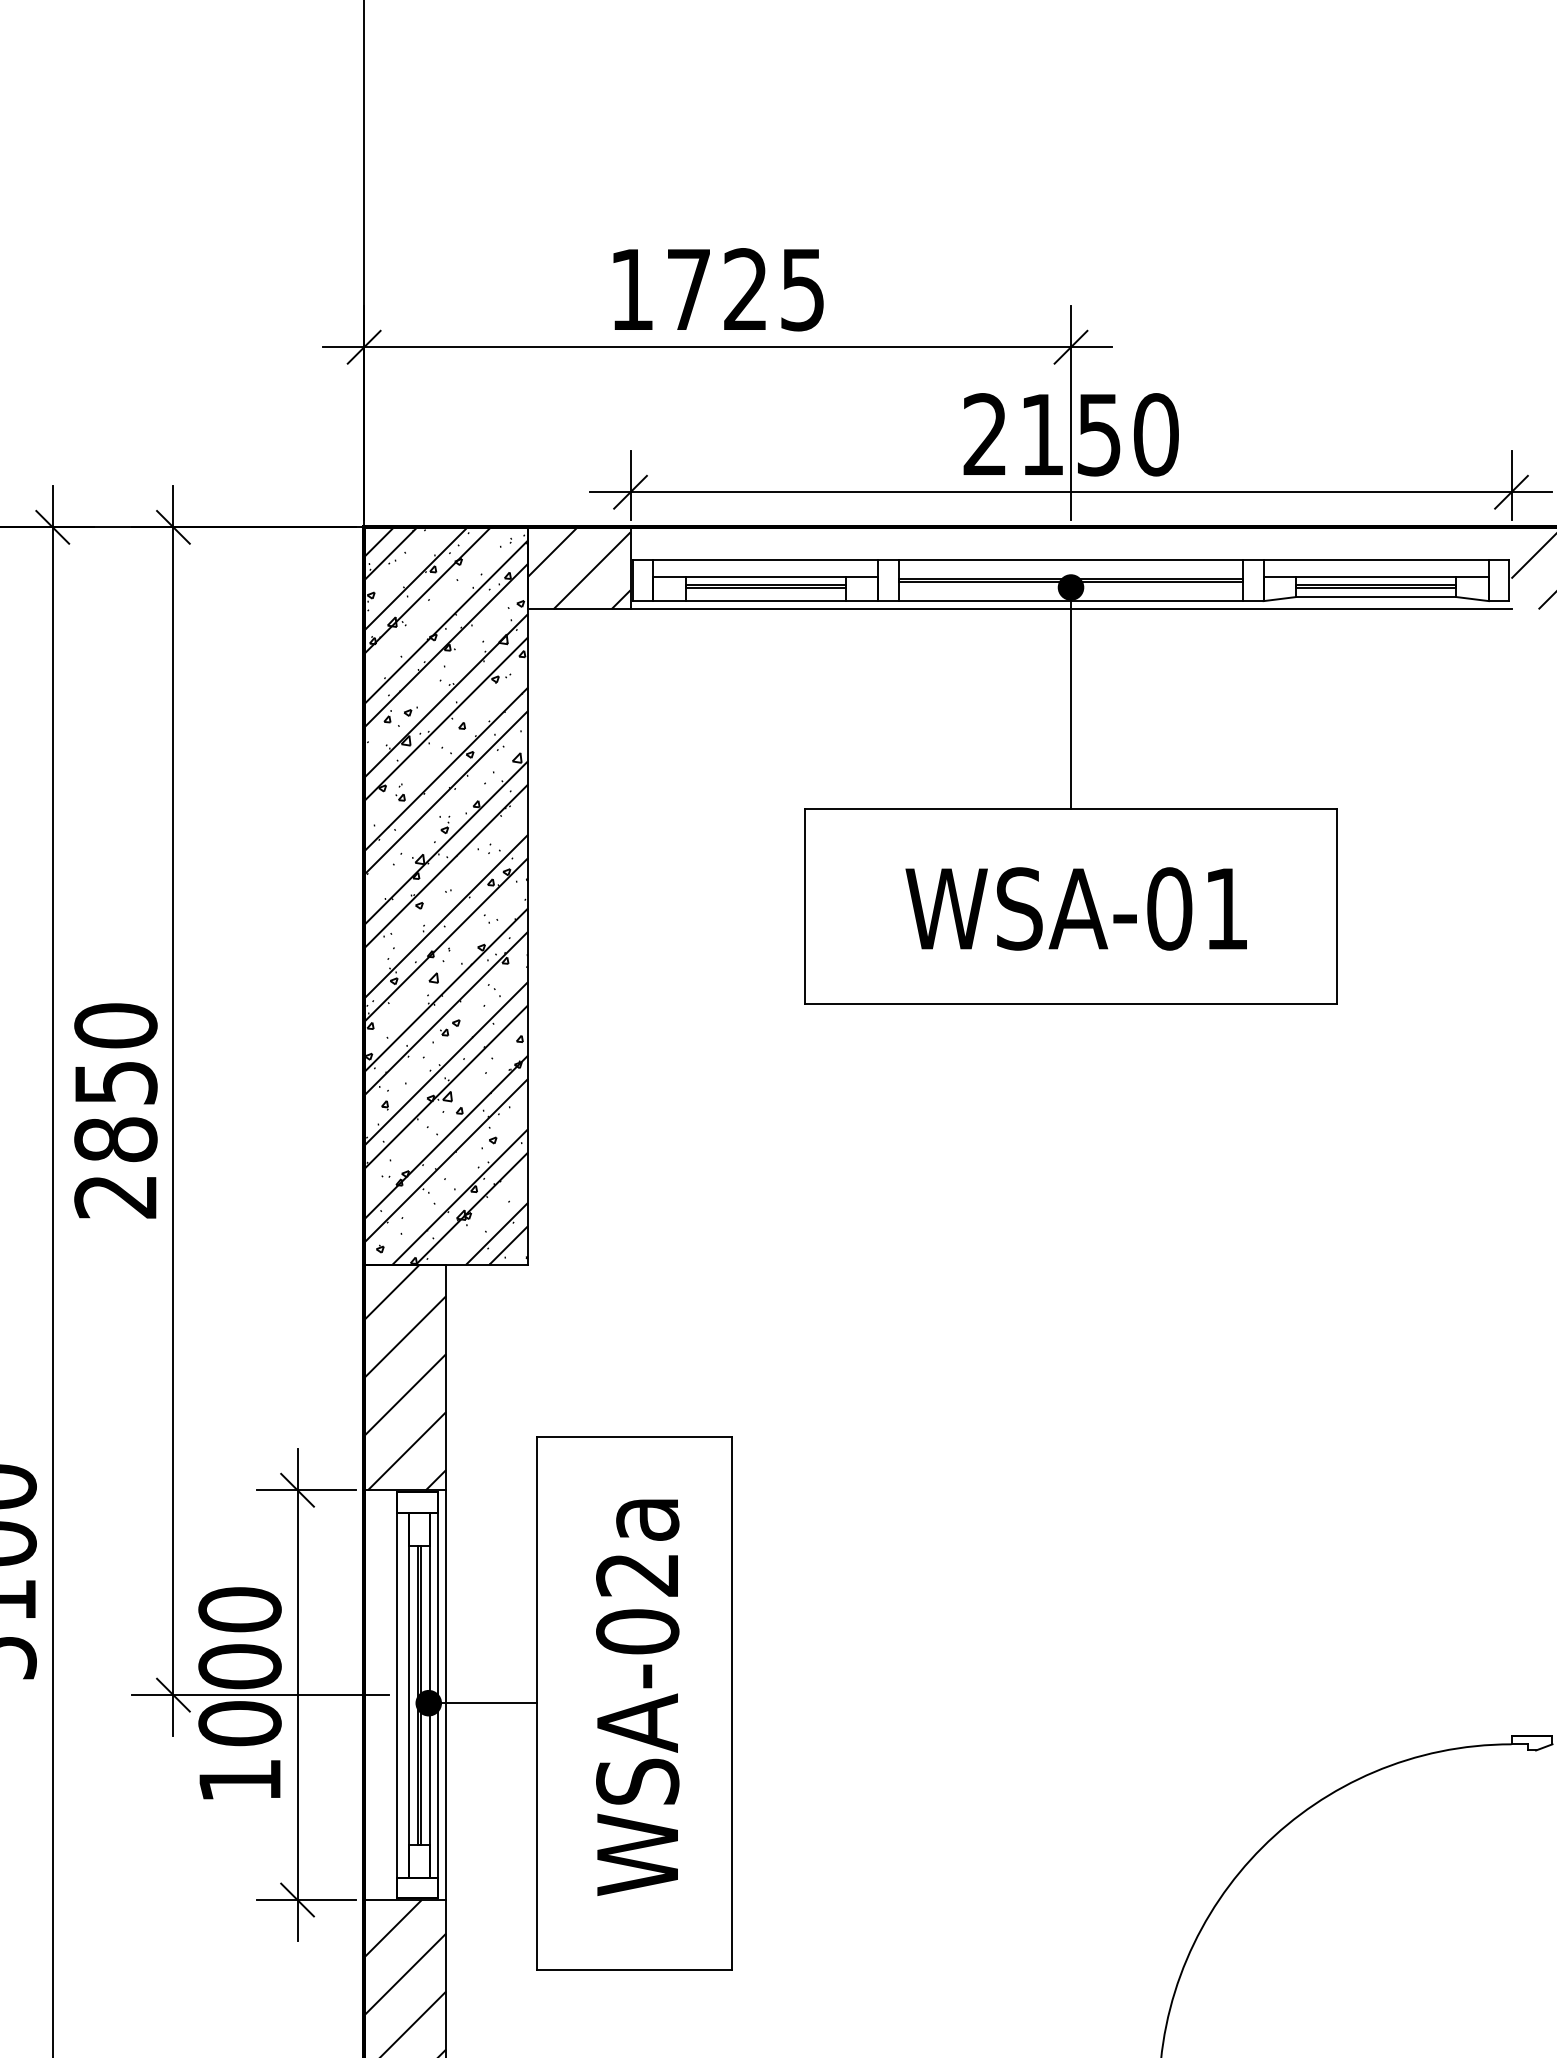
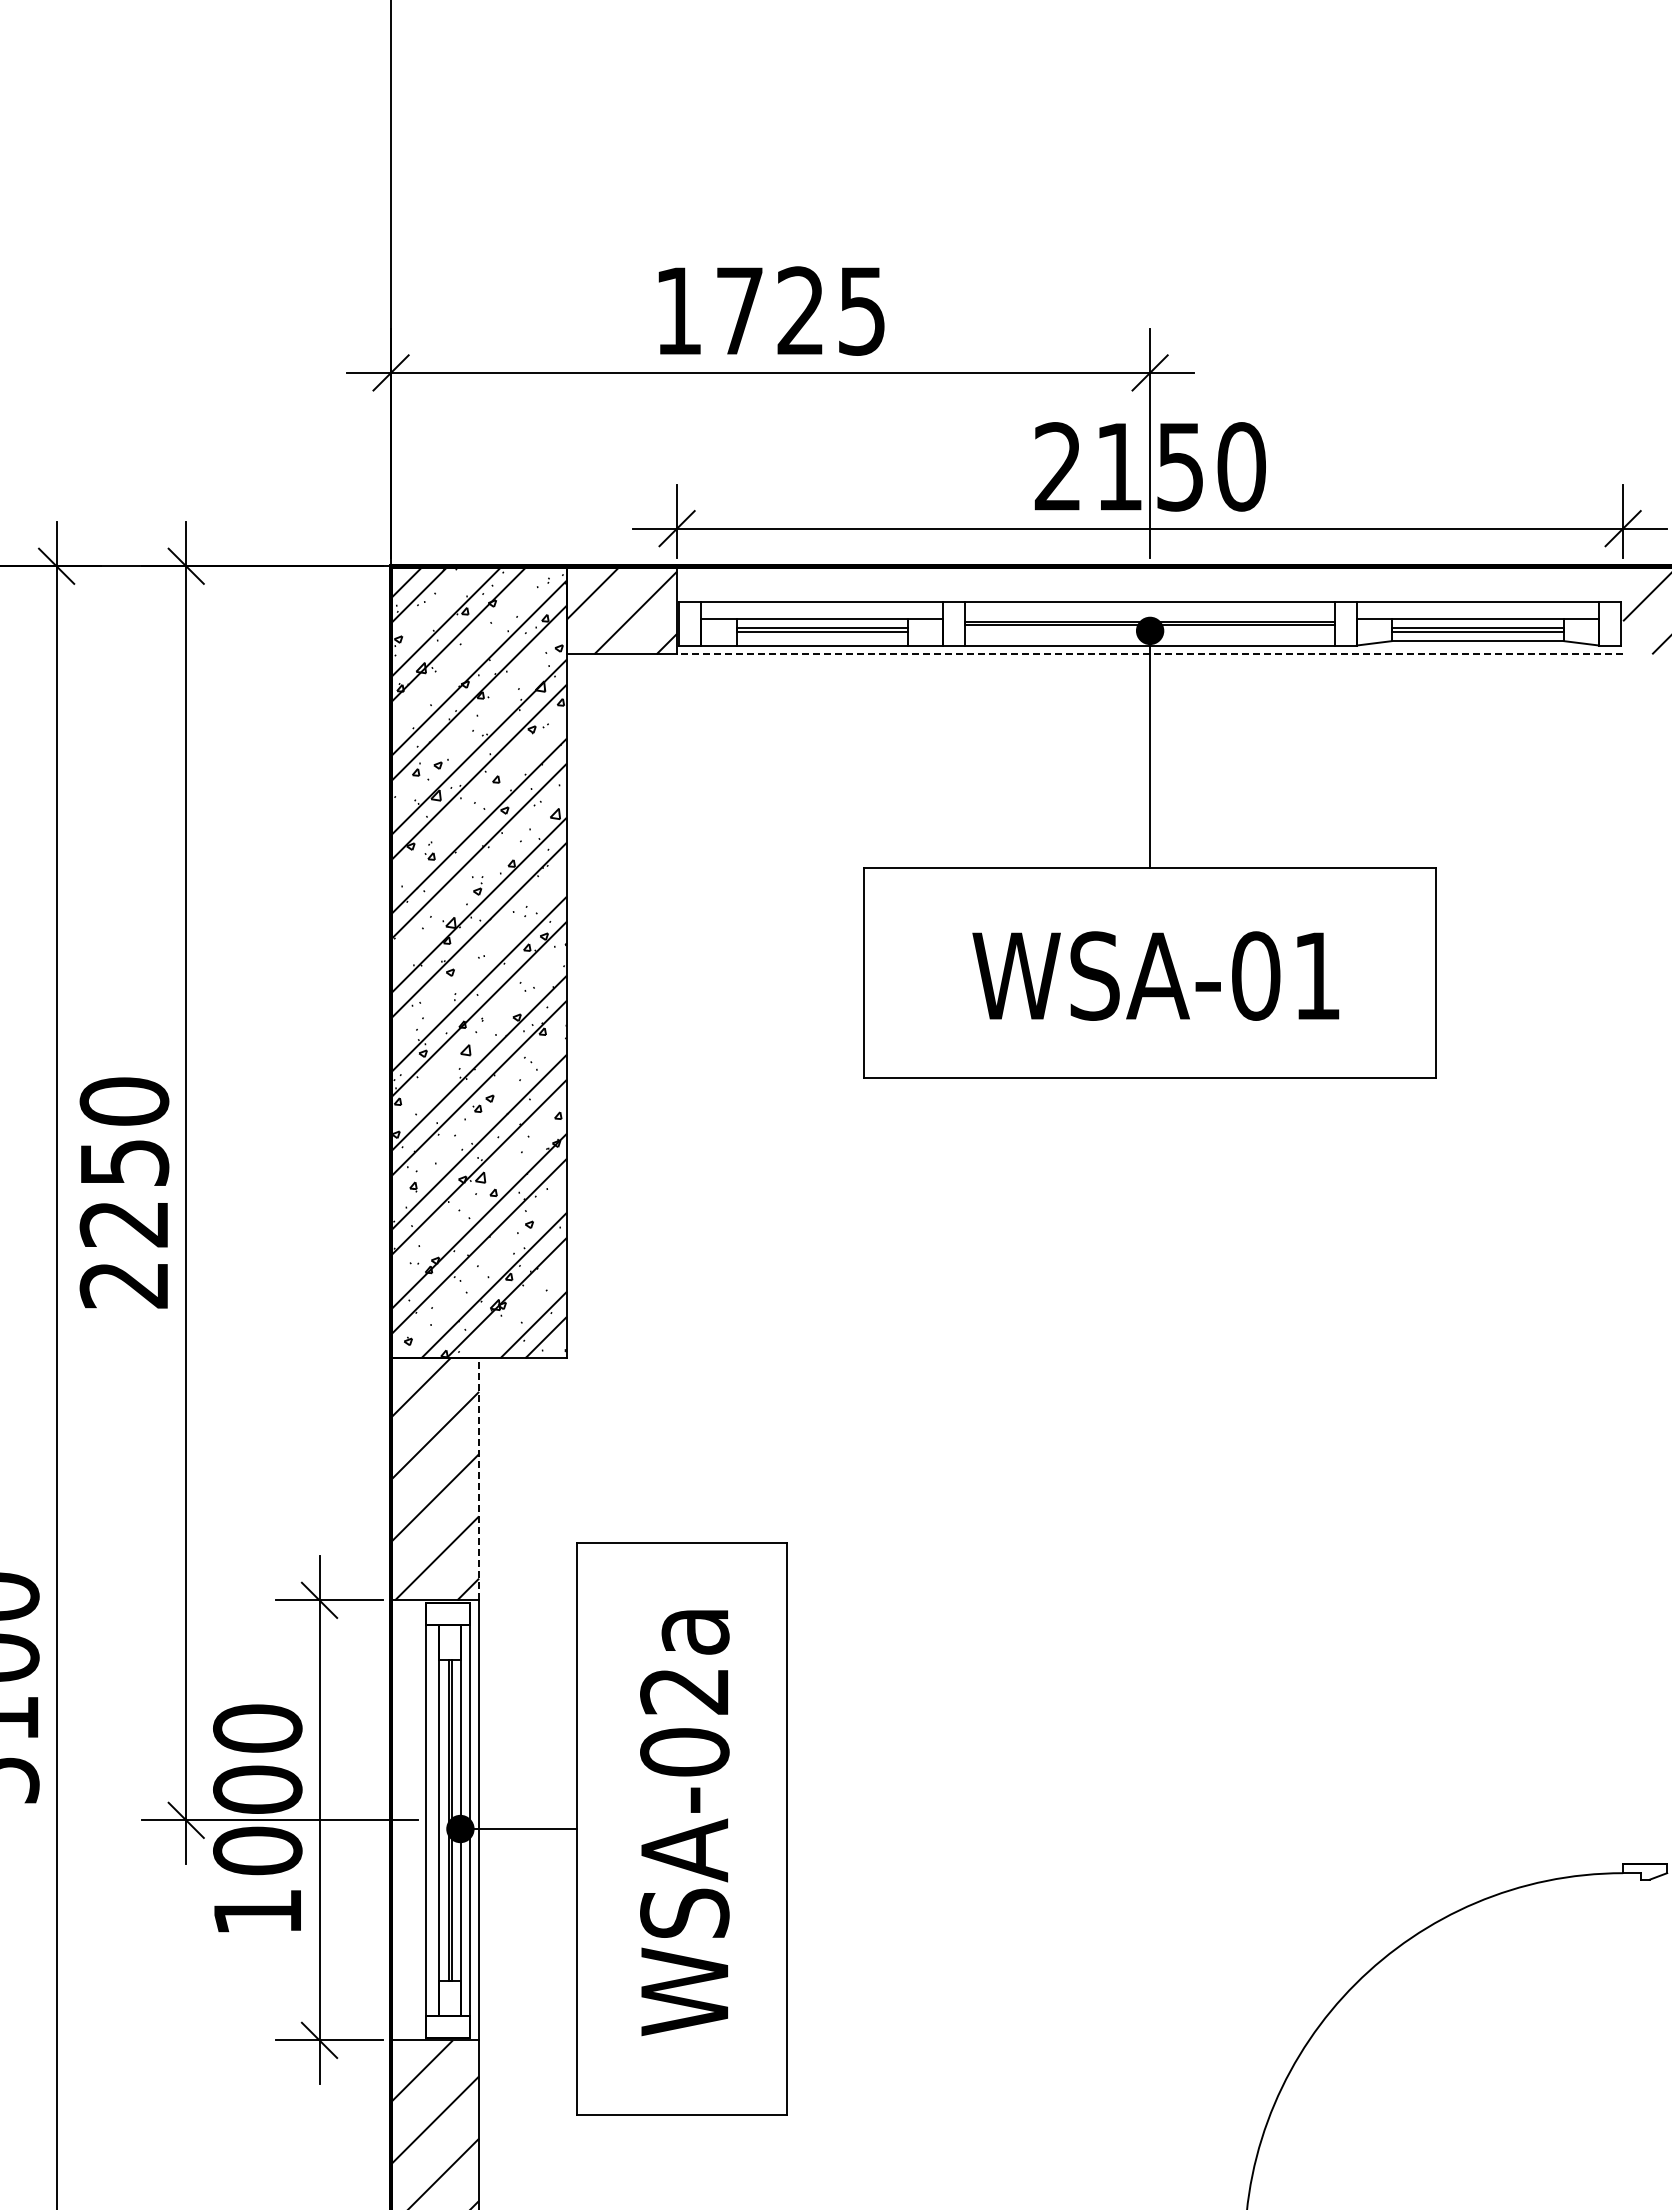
line: (1070, 609) -> (1149, 654), solid -> dashed
text: (115, 1139) -> (124, 1223), 2850 -> 2250
line: (446, 1376) -> (479, 1478), solid -> dashed

